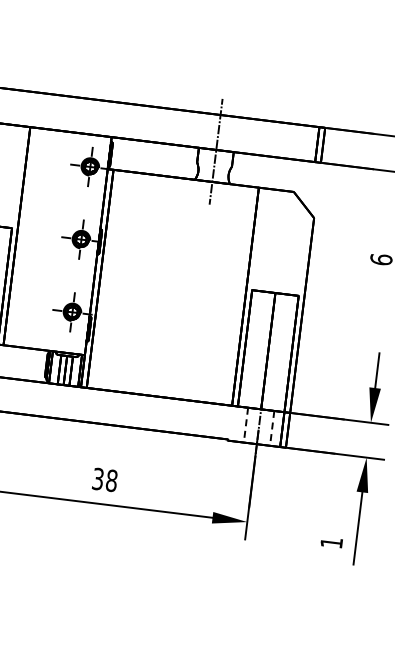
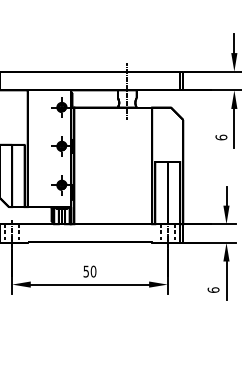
text: (106, 479) -> (90, 271), 38 -> 50
text: (331, 541) -> (213, 289), 1 -> 6

